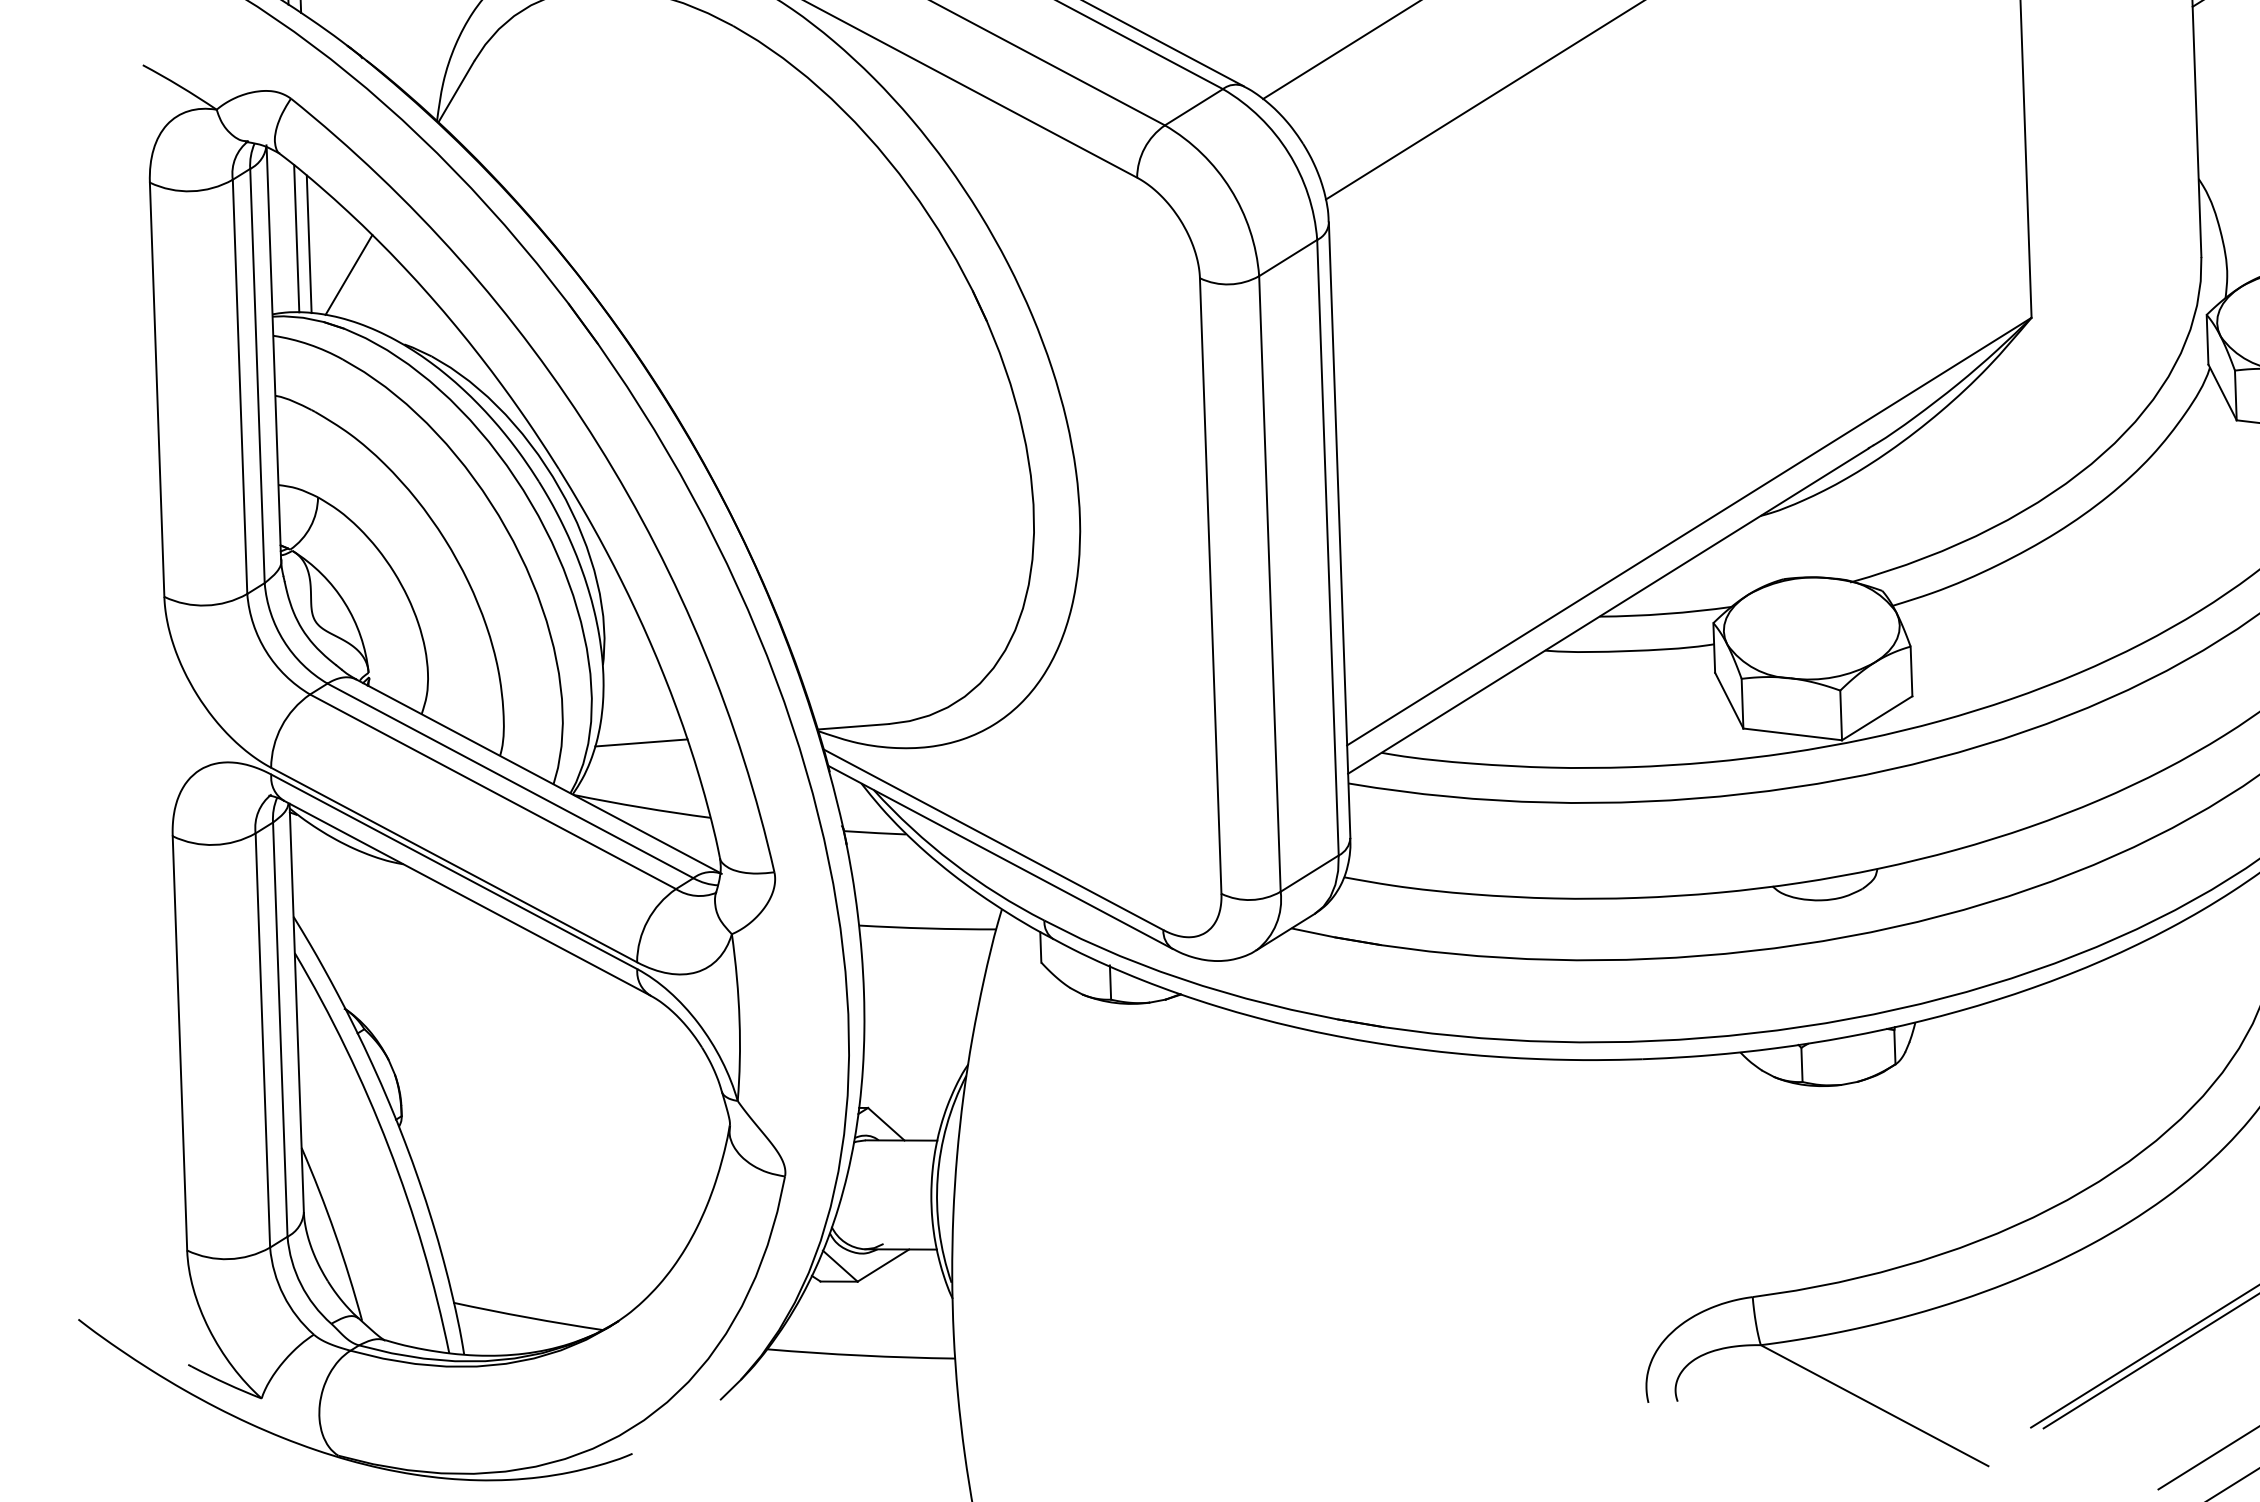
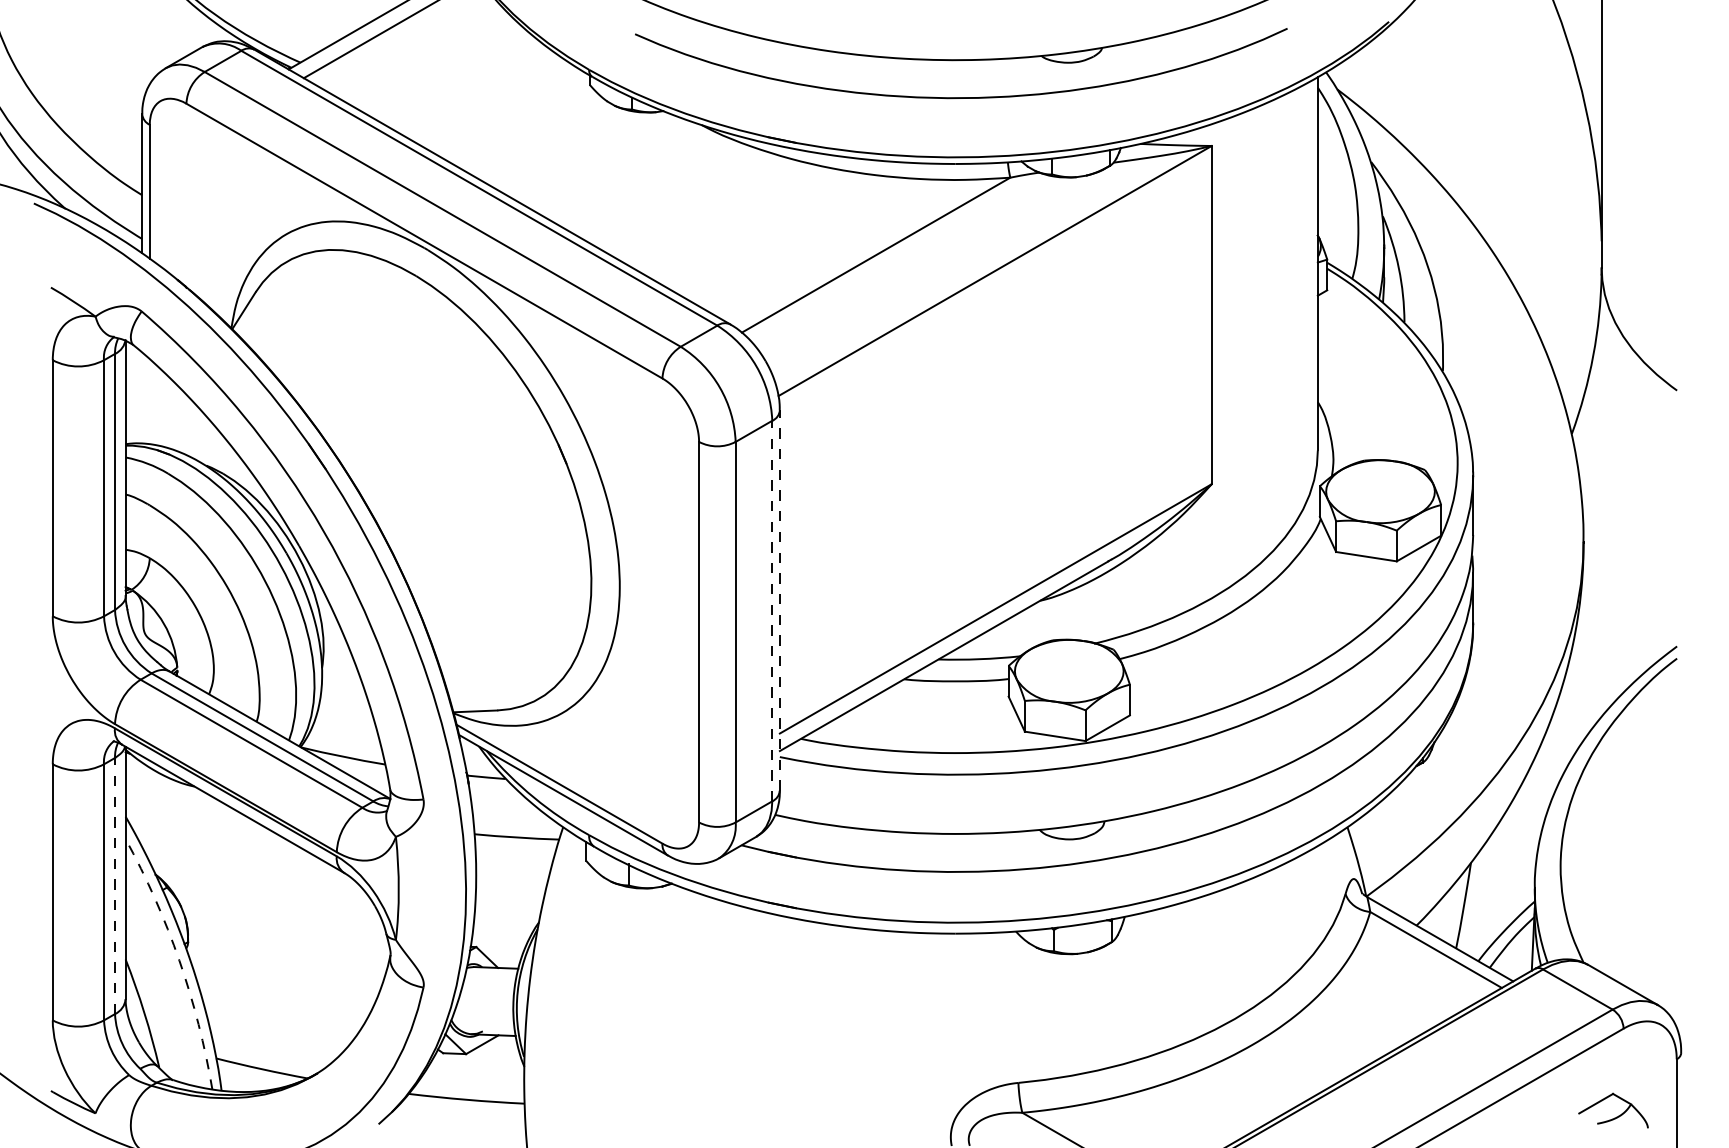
line: (297, 237) -> (142, 397), removed
line: (308, 243) -> (149, 401), removed
line: (348, 274) -> (173, 421), removed
line: (1338, 528) -> (779, 599), solid -> dashed
line: (1328, 546) -> (772, 610), solid -> dashed
line: (640, 742) -> (343, 716), removed
line: (281, 1028) -> (115, 885), solid -> dashed
arc: (388, 1146) -> (179, 960), solid -> dashed

